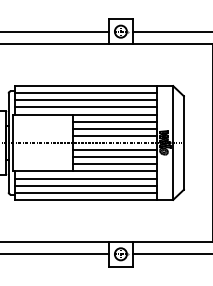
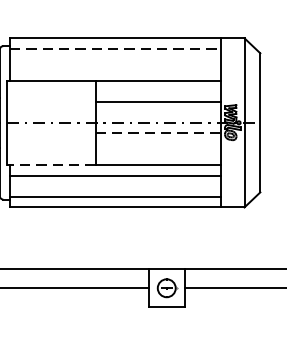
line: (86, 93) -> (115, 49), solid -> dashed
line: (86, 100) -> (115, 59), removed
line: (86, 107) -> (115, 70), removed
line: (115, 121) -> (158, 90), removed
line: (115, 135) -> (158, 111), removed
line: (115, 150) -> (158, 134), solid -> dashed
line: (115, 157) -> (158, 144), removed
line: (115, 164) -> (158, 154), removed
line: (43, 171) -> (51, 165), solid -> dashed
line: (86, 185) -> (115, 186), removed

